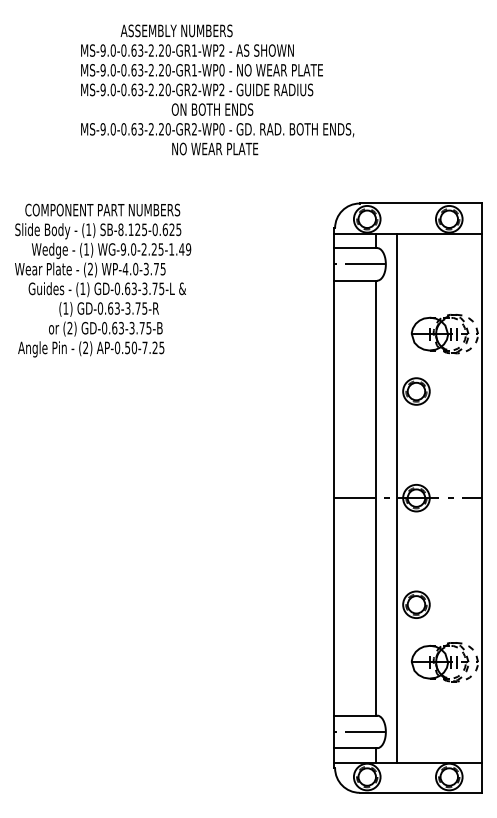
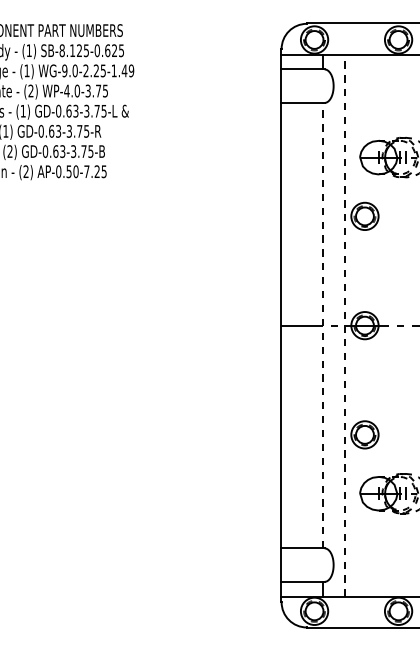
line: (359, 264) -> (306, 86), removed
line: (375, 497) -> (323, 324), solid -> dashed
line: (396, 497) -> (344, 324), solid -> dashed
line: (359, 731) -> (306, 564), removed

